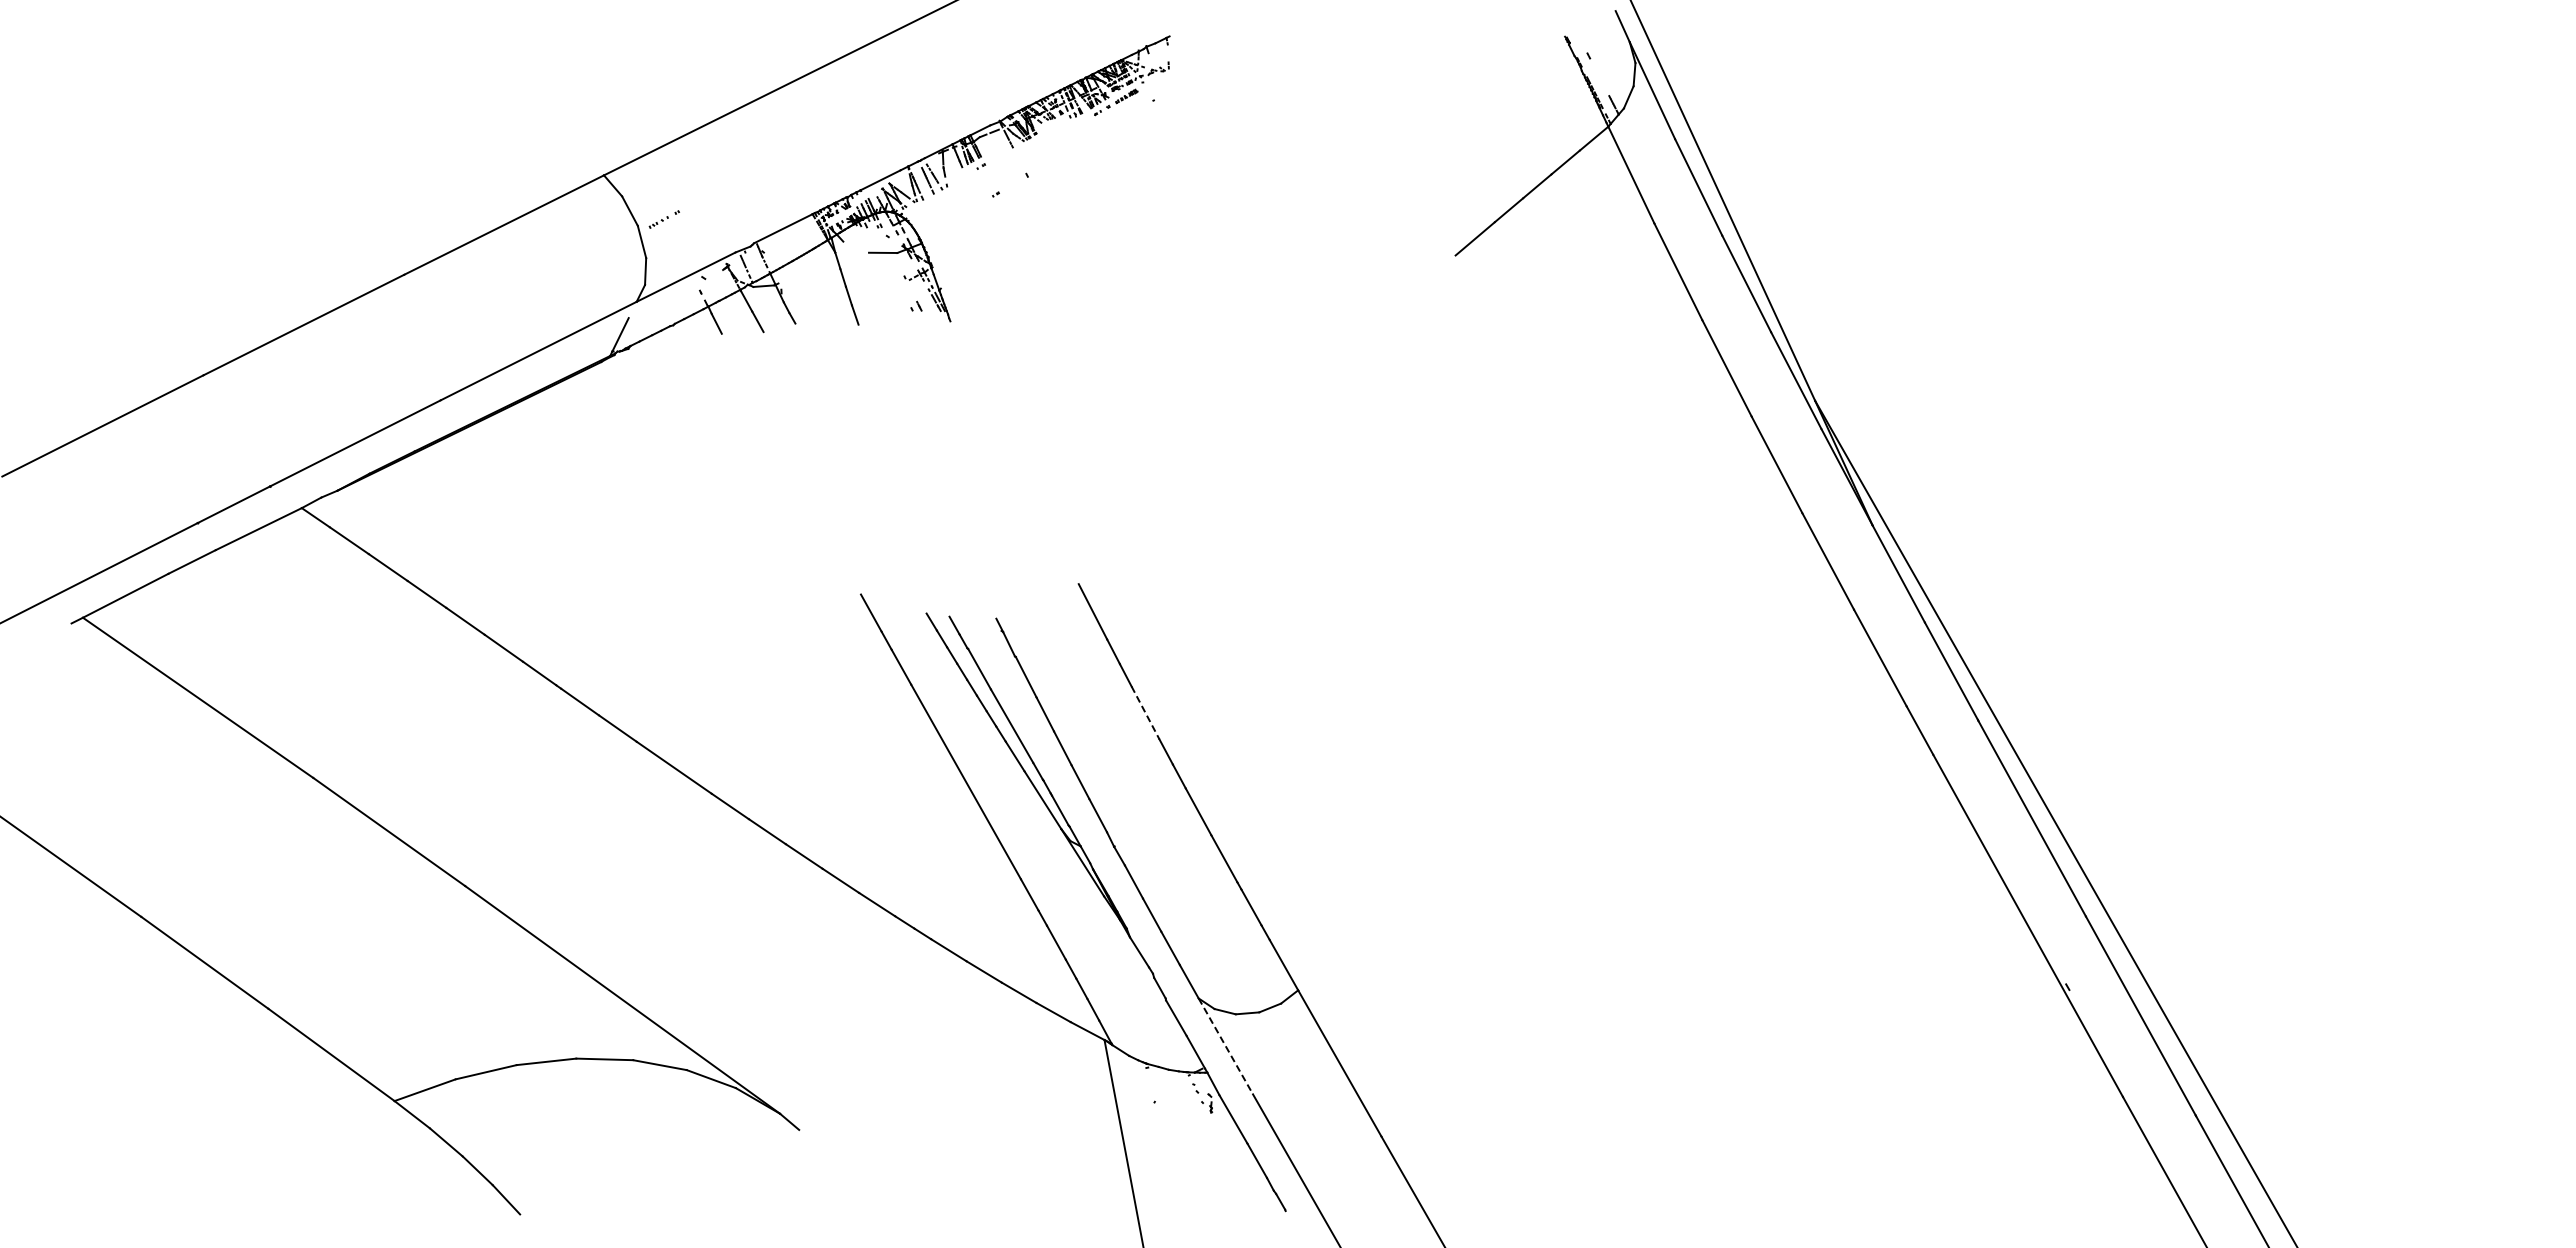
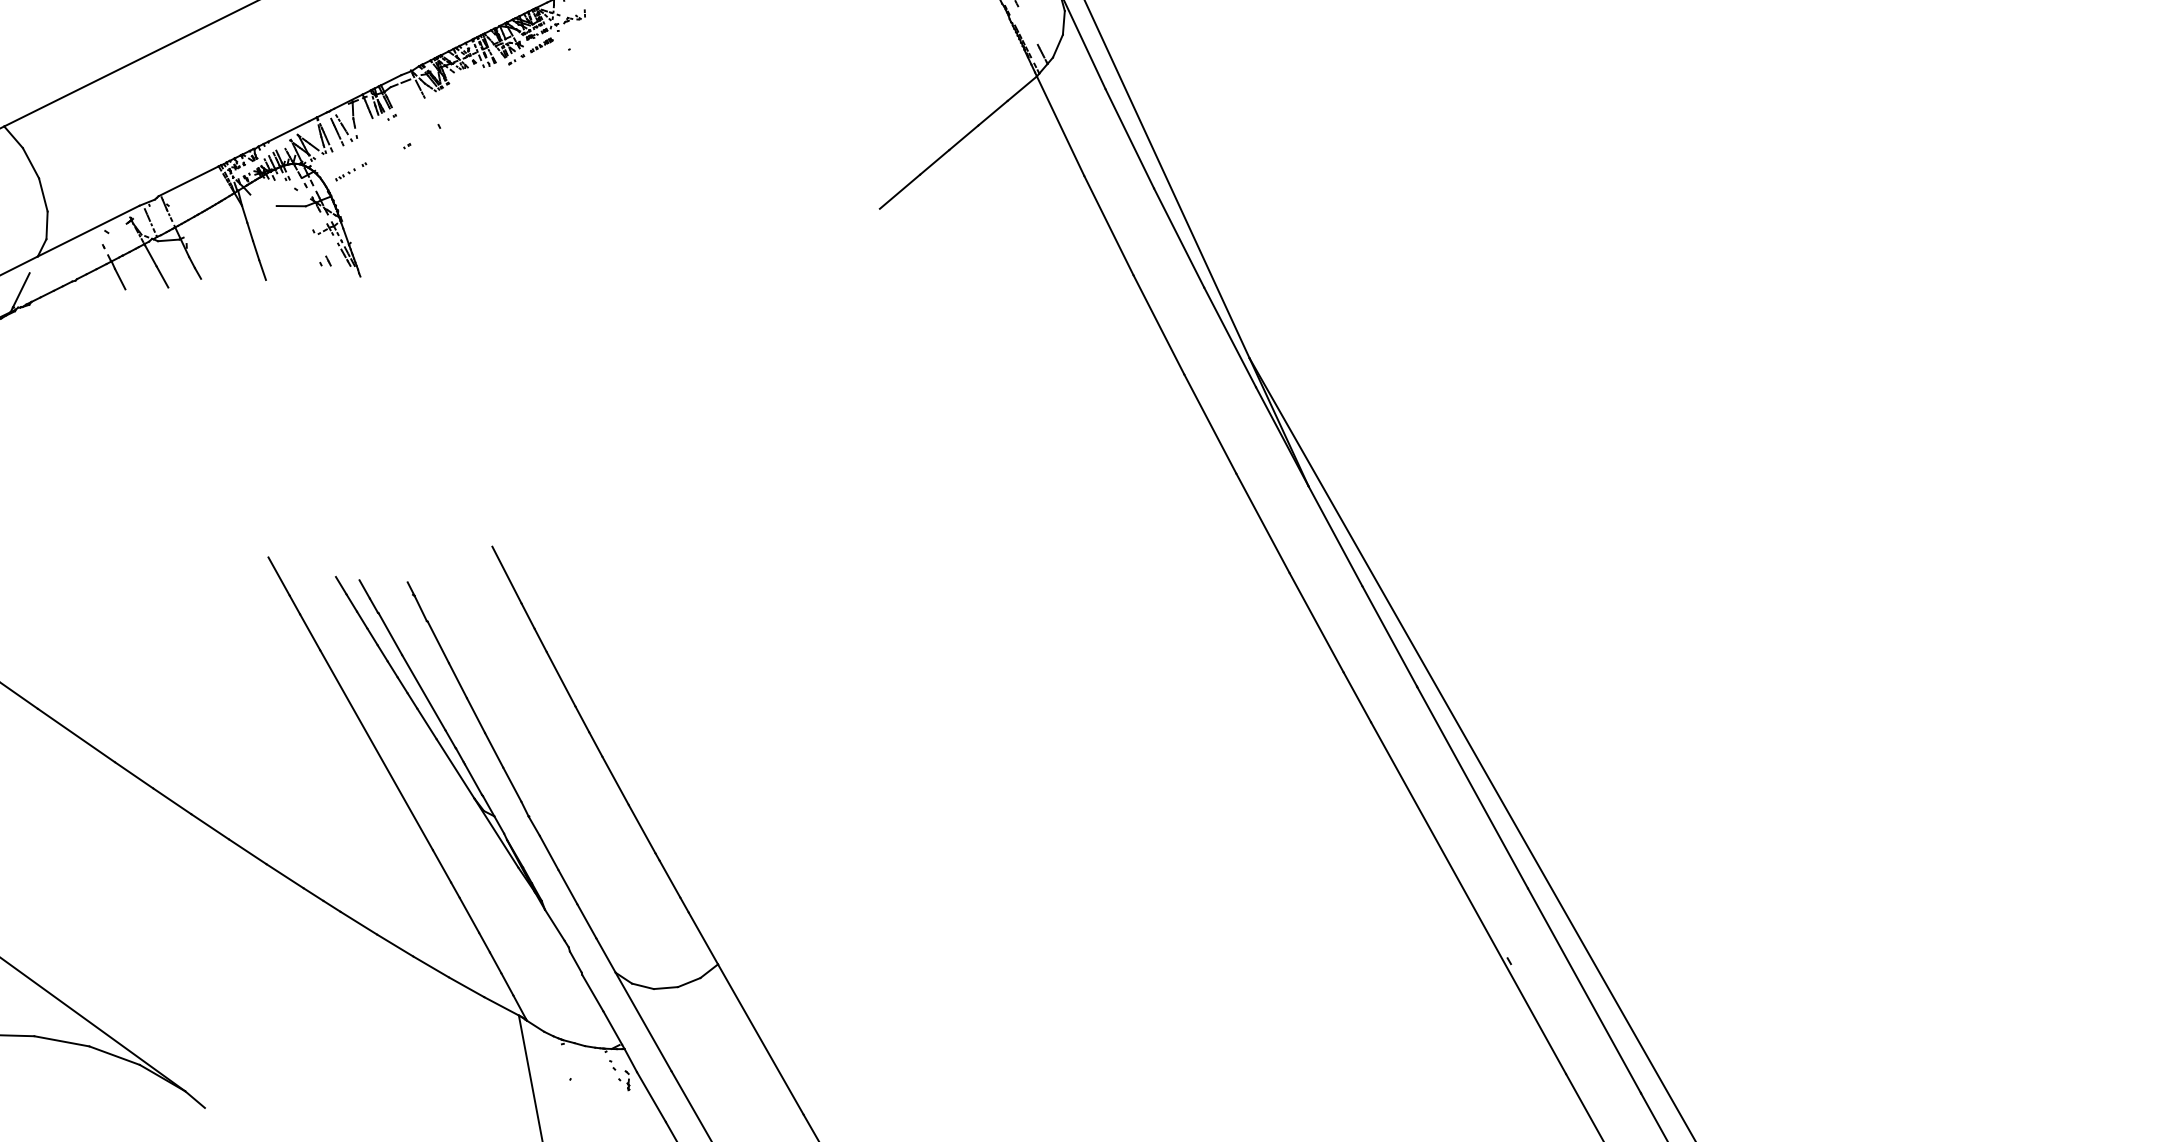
part: (663, 219) -> (350, 171), moved
line: (1145, 713) -> (561, 679), dashed -> solid
line: (1226, 1046) -> (644, 1022), dashed -> solid

